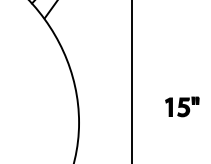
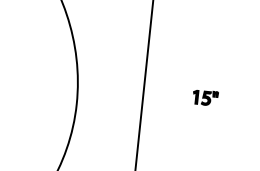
part: (182, 106) -> (205, 97), size x0.6

